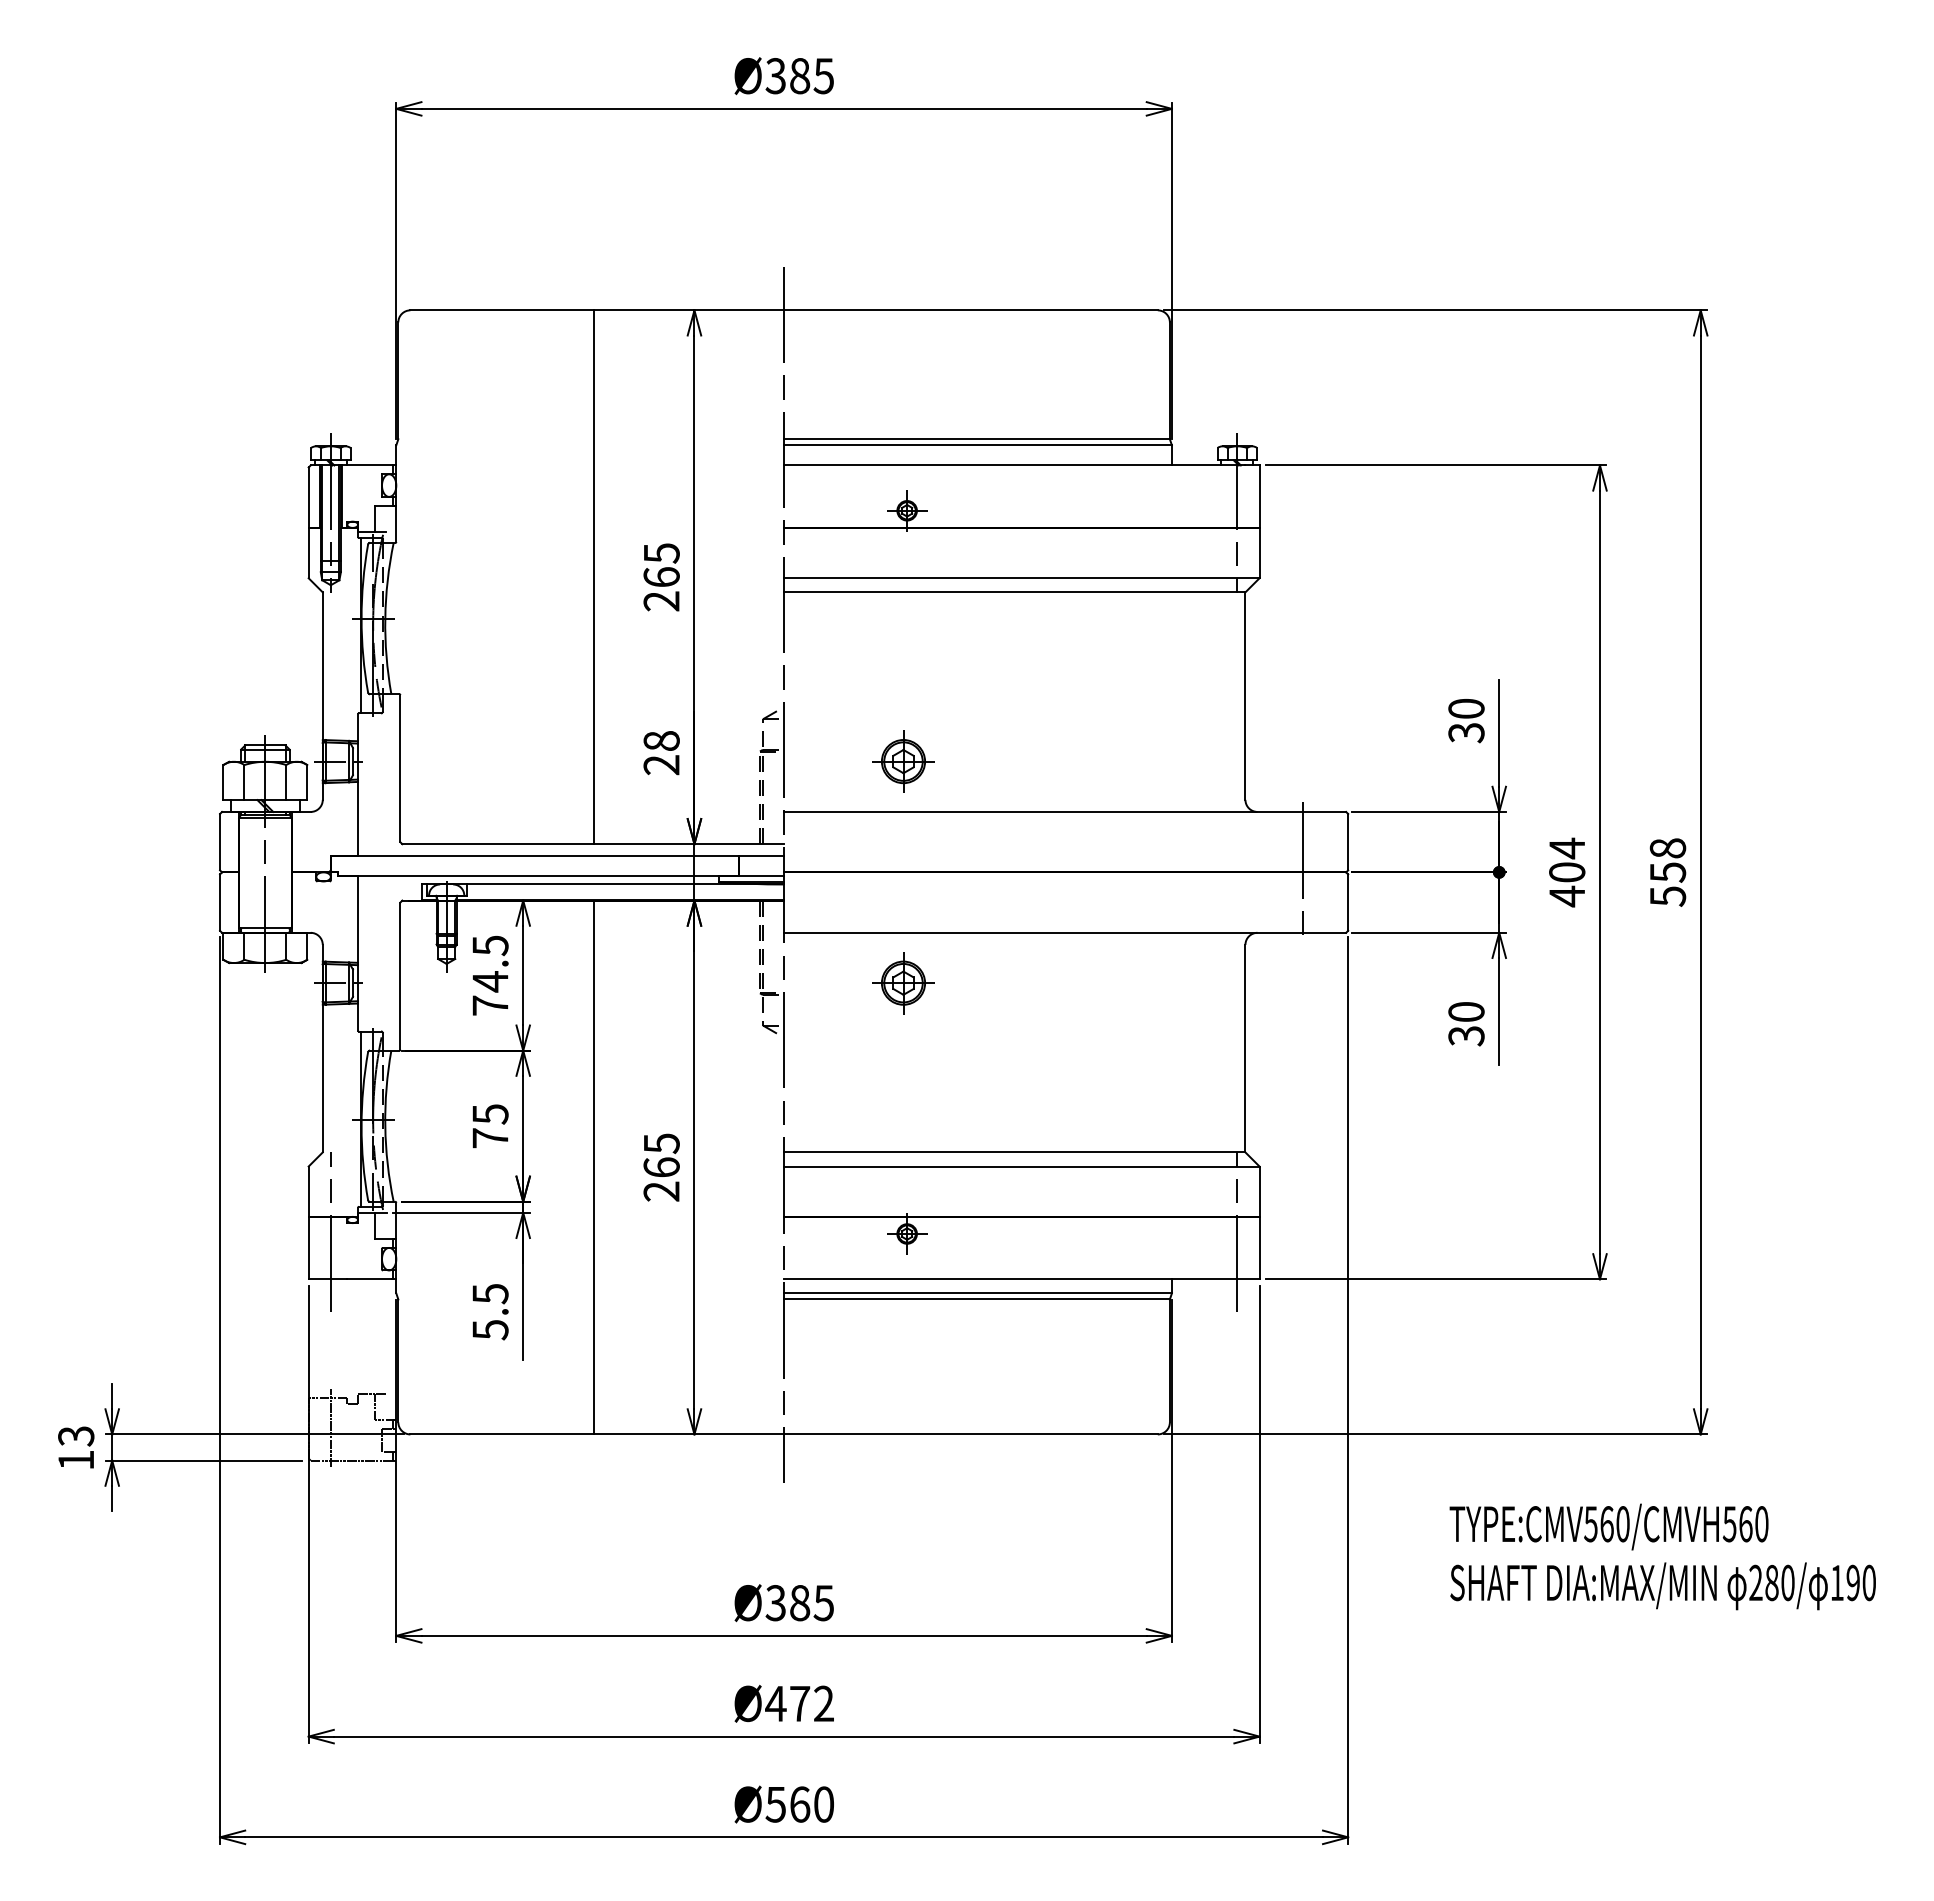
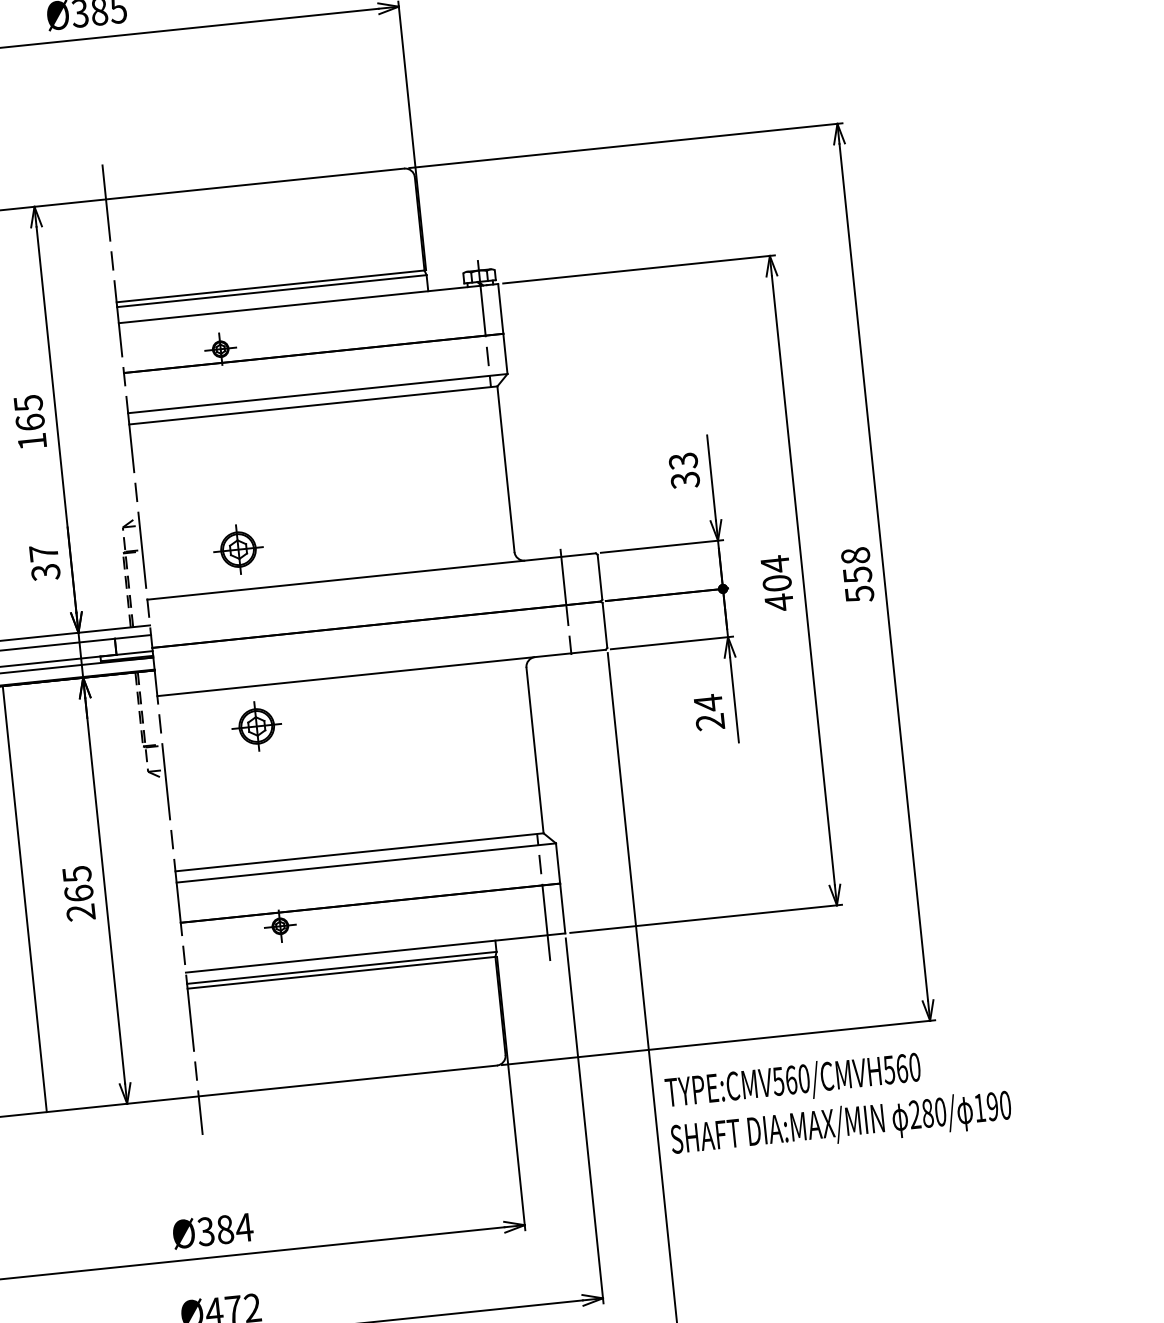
text: (661, 601) -> (32, 441), 265 -> 165
text: (1466, 708) -> (683, 460), 30 -> 33
text: (661, 753) -> (44, 563), 28 -> 37
text: (1466, 1023) -> (709, 712), 30 -> 24
text: (1662, 1556) -> (838, 1101), moved
text: (823, 1603) -> (244, 1228), Ø385 -> Ø384

